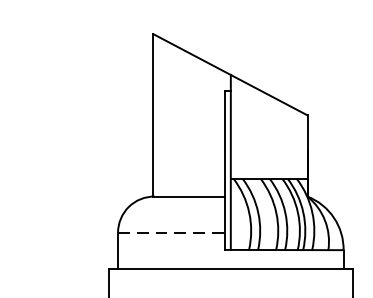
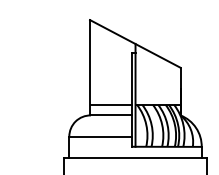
line: (189, 177) -> (111, 104), added
line: (172, 232) -> (101, 136), dashed -> solid

